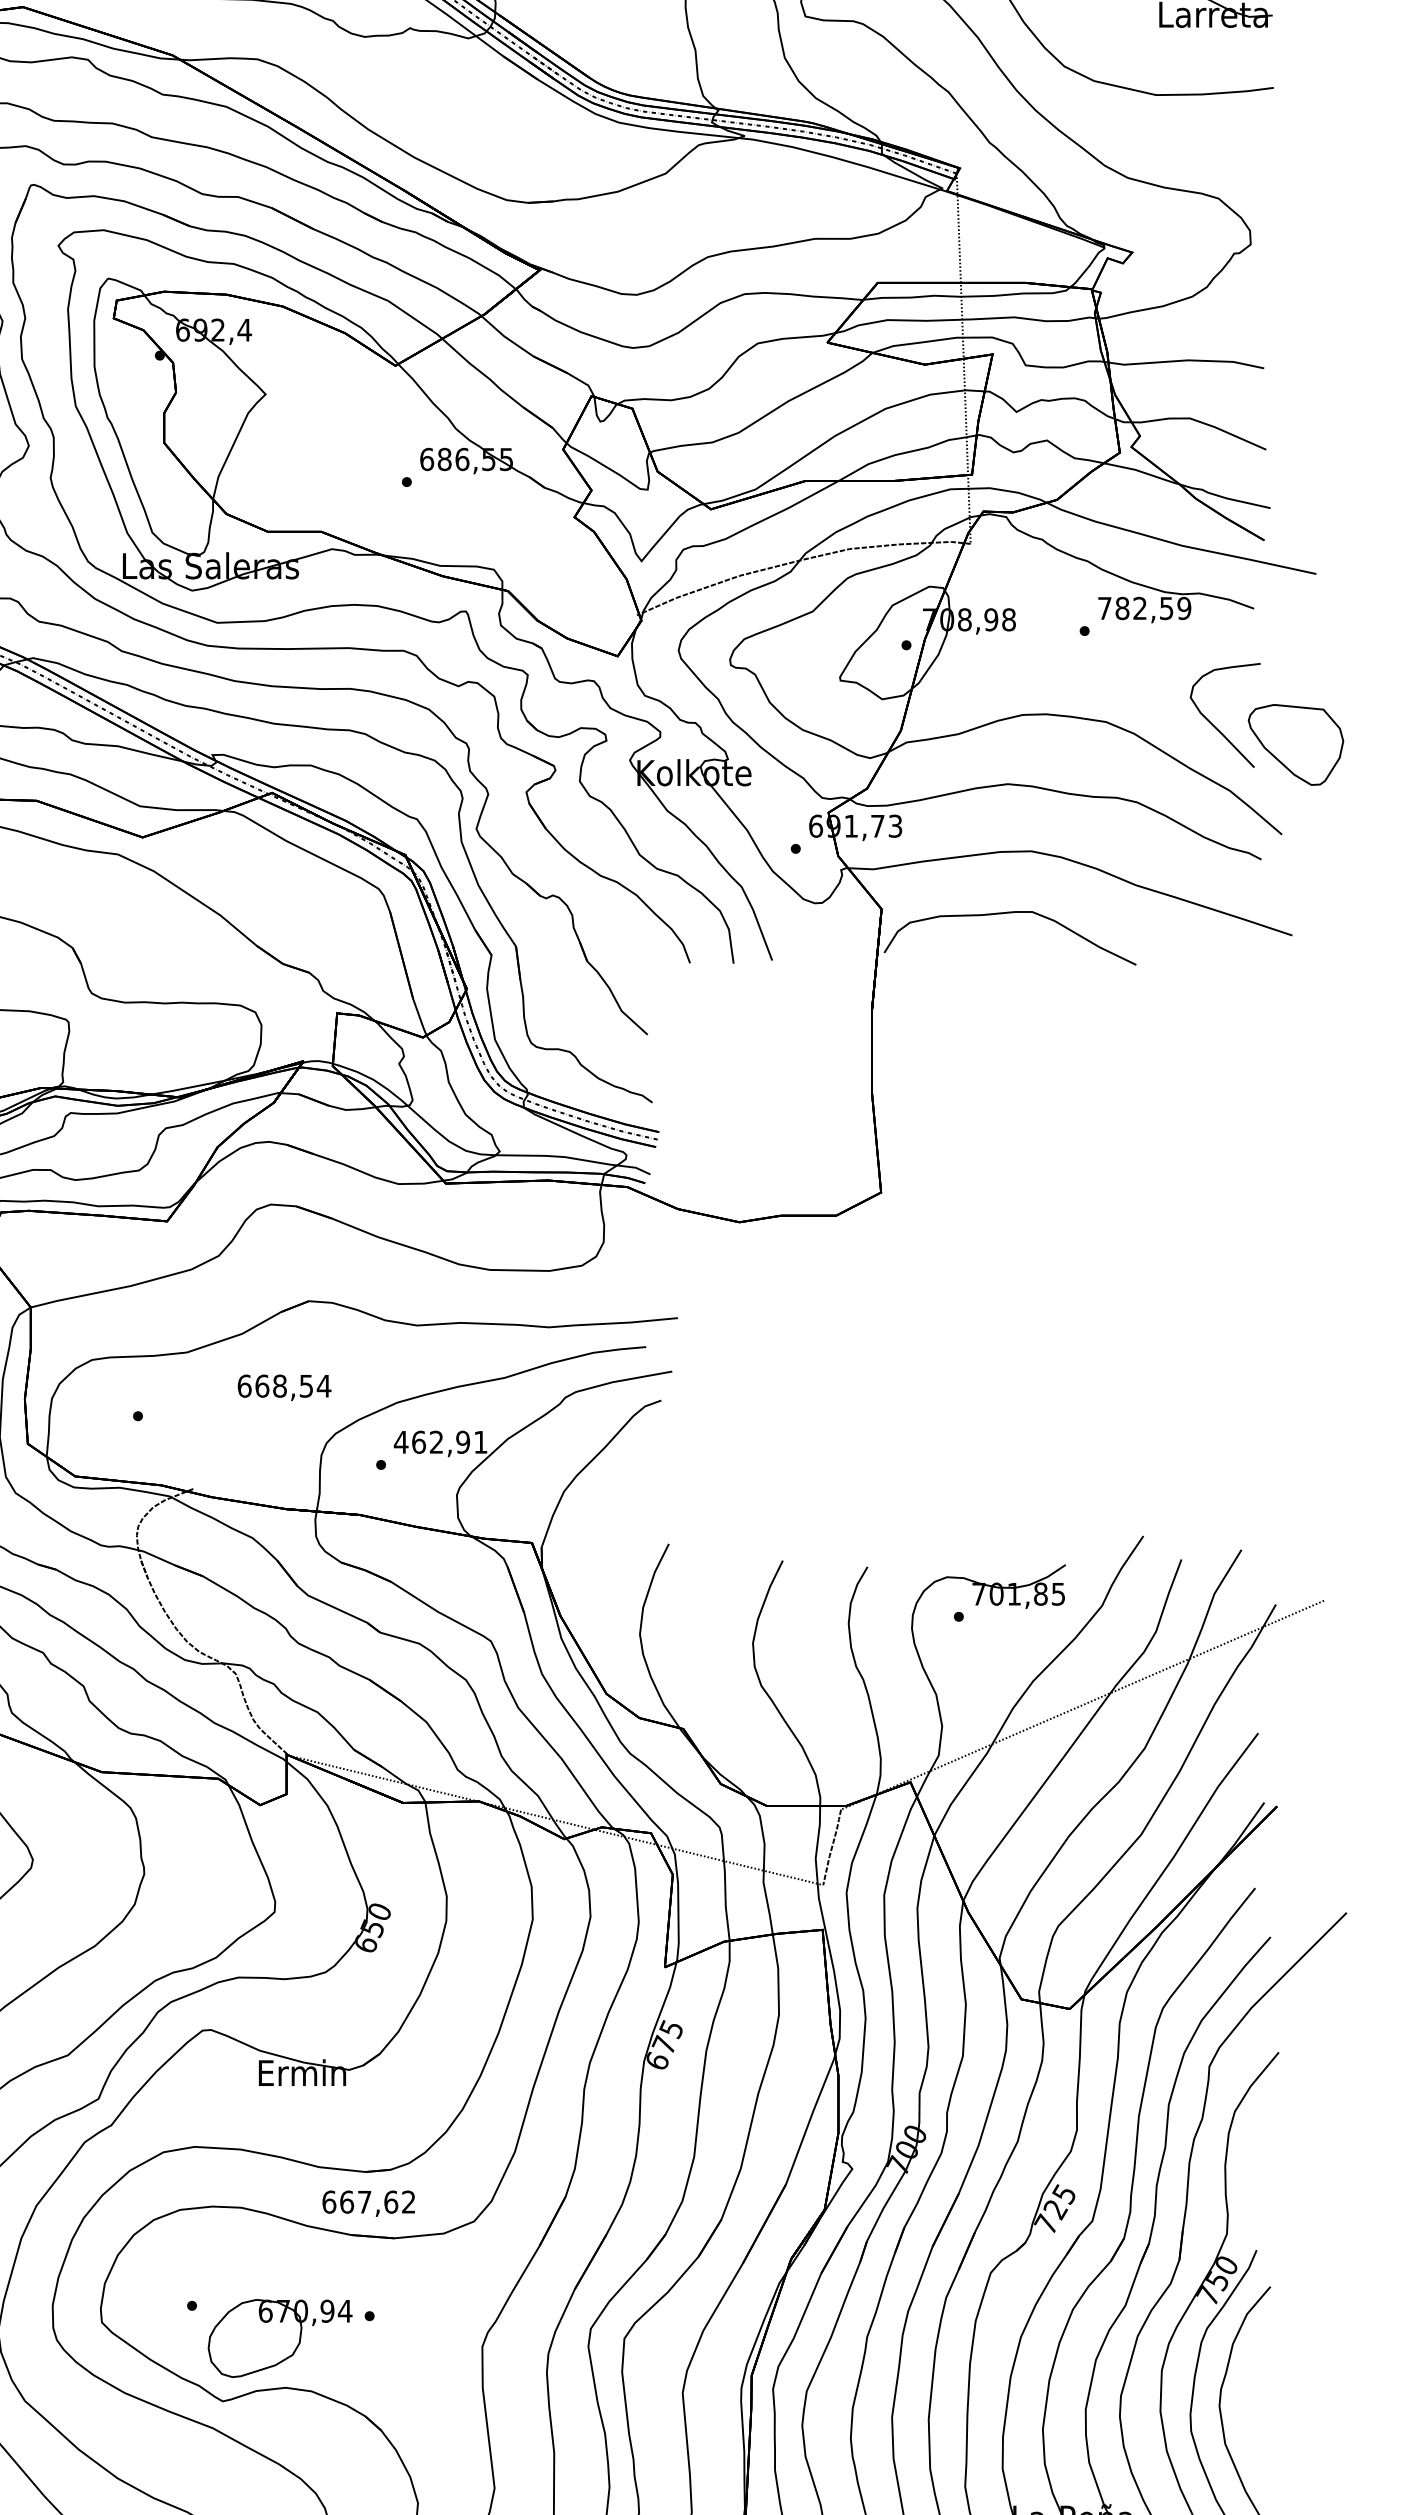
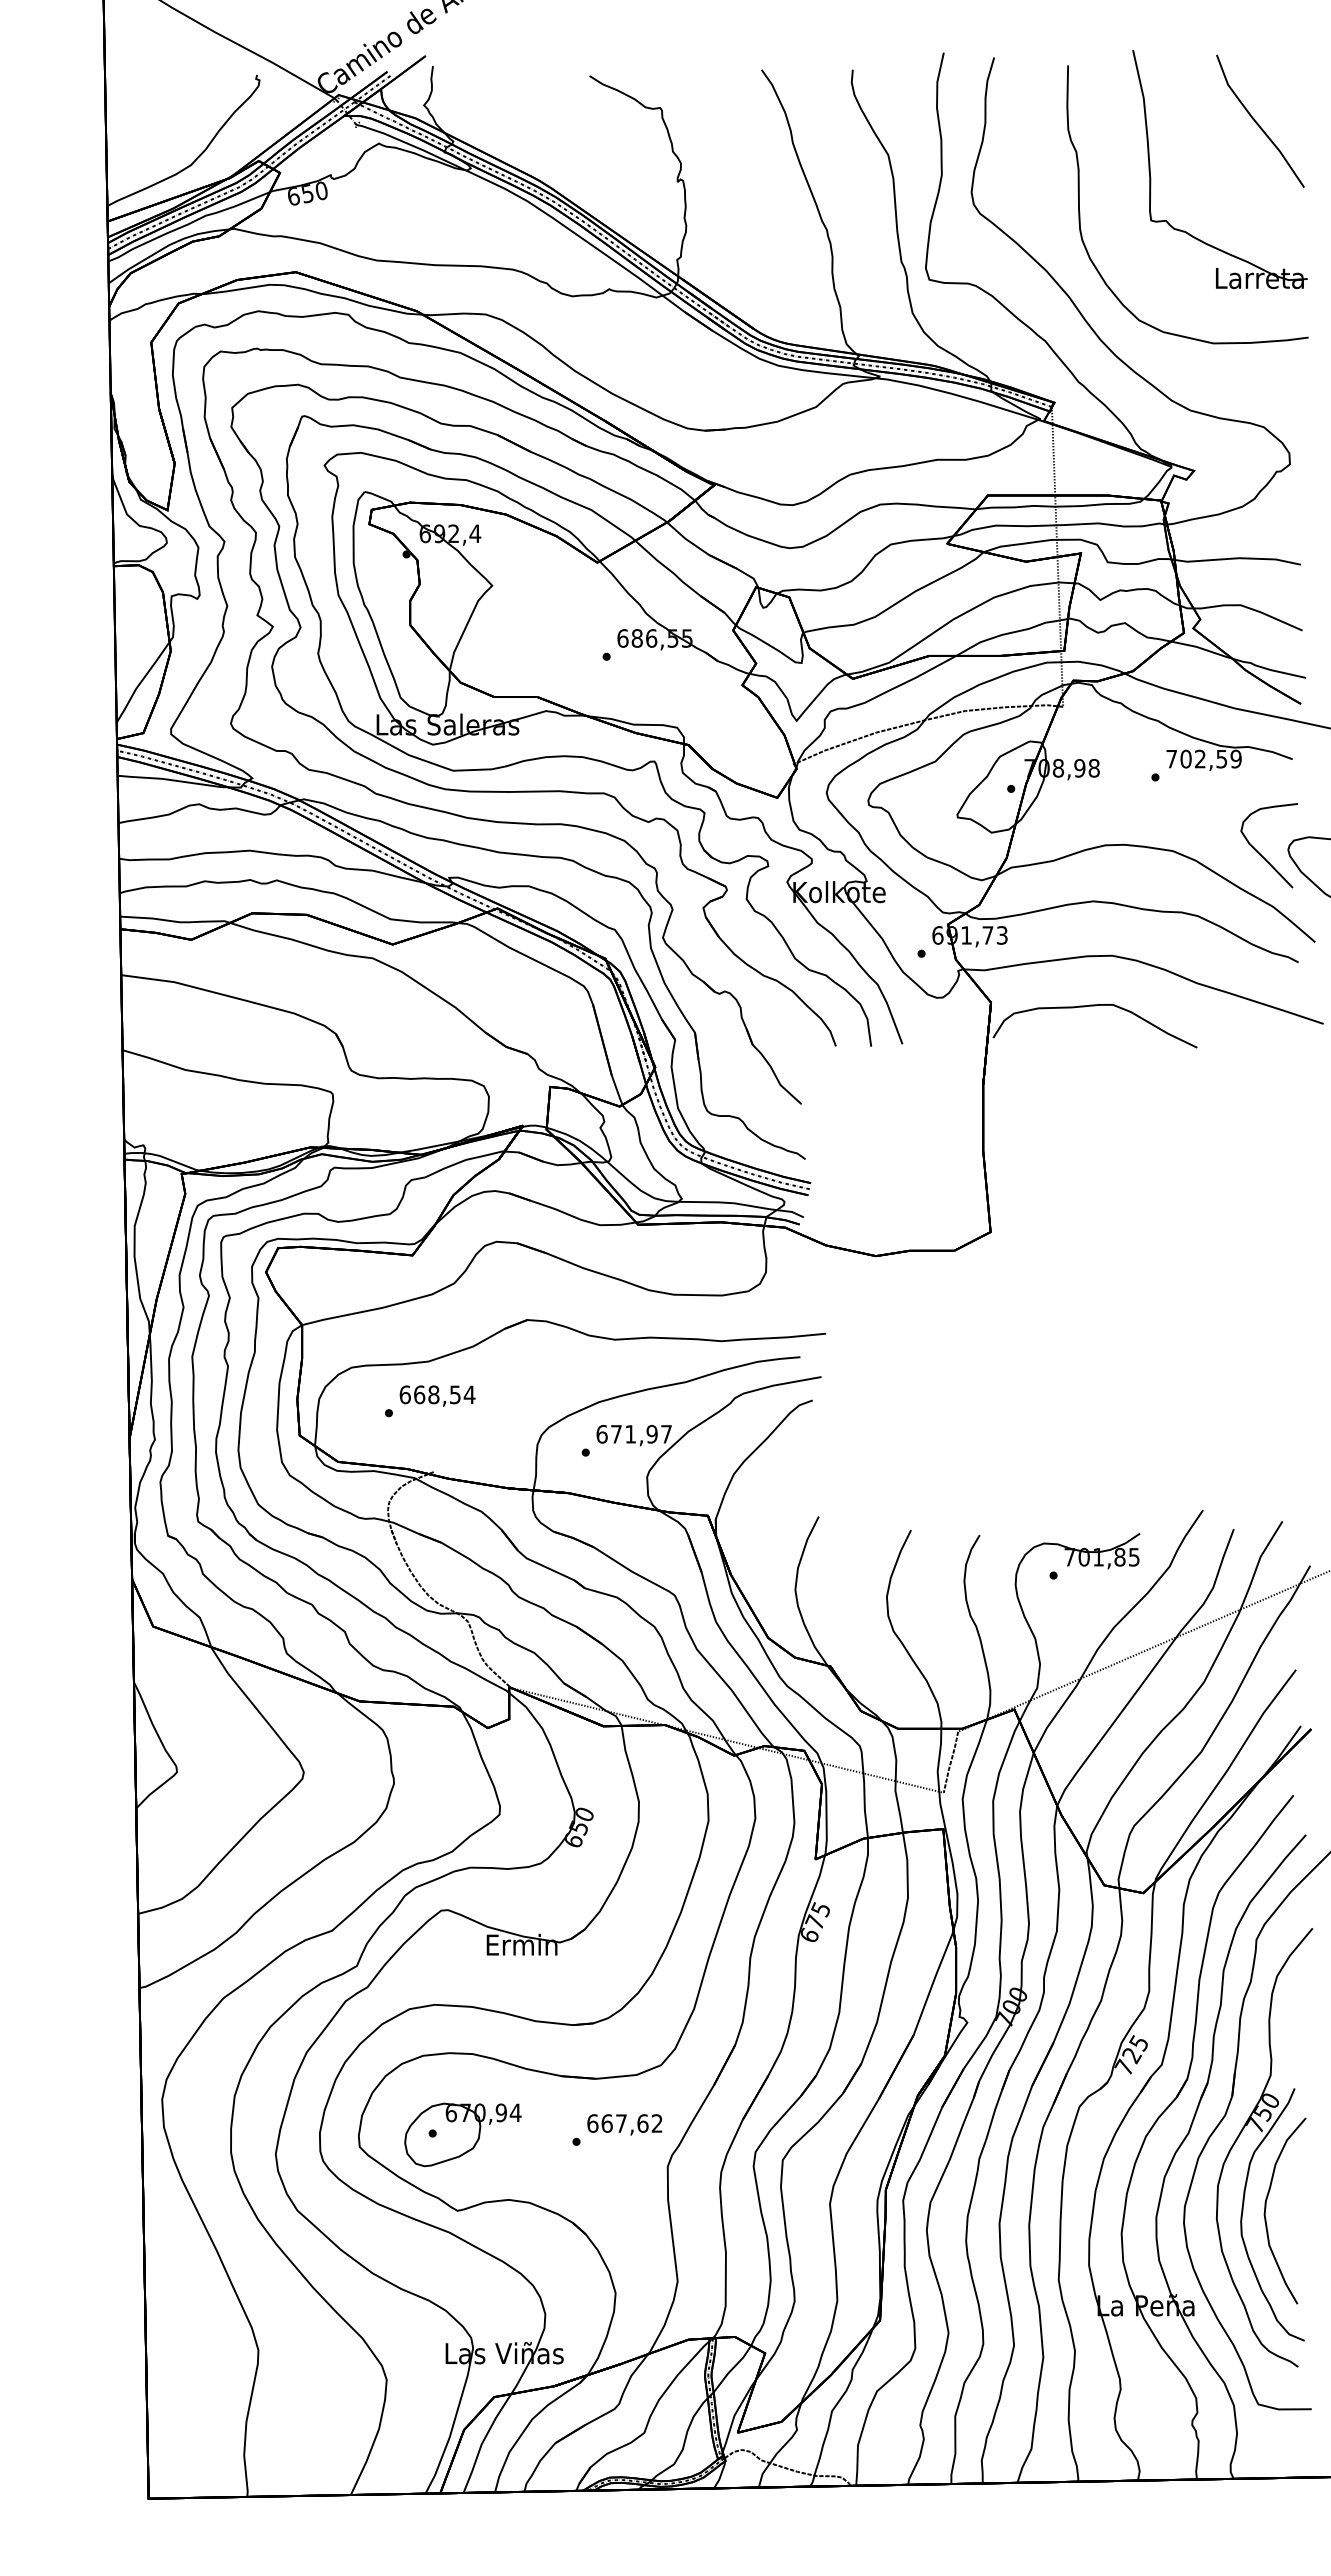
text: (1121, 608) -> (1185, 759), 782,59 -> 702,59
text: (284, 1386) -> (437, 1395), moved
text: (440, 1441) -> (633, 1433), 462,91 -> 671,97
text: (368, 2203) -> (624, 2124), moved
part: (279, 2337) -> (462, 2134), moved

